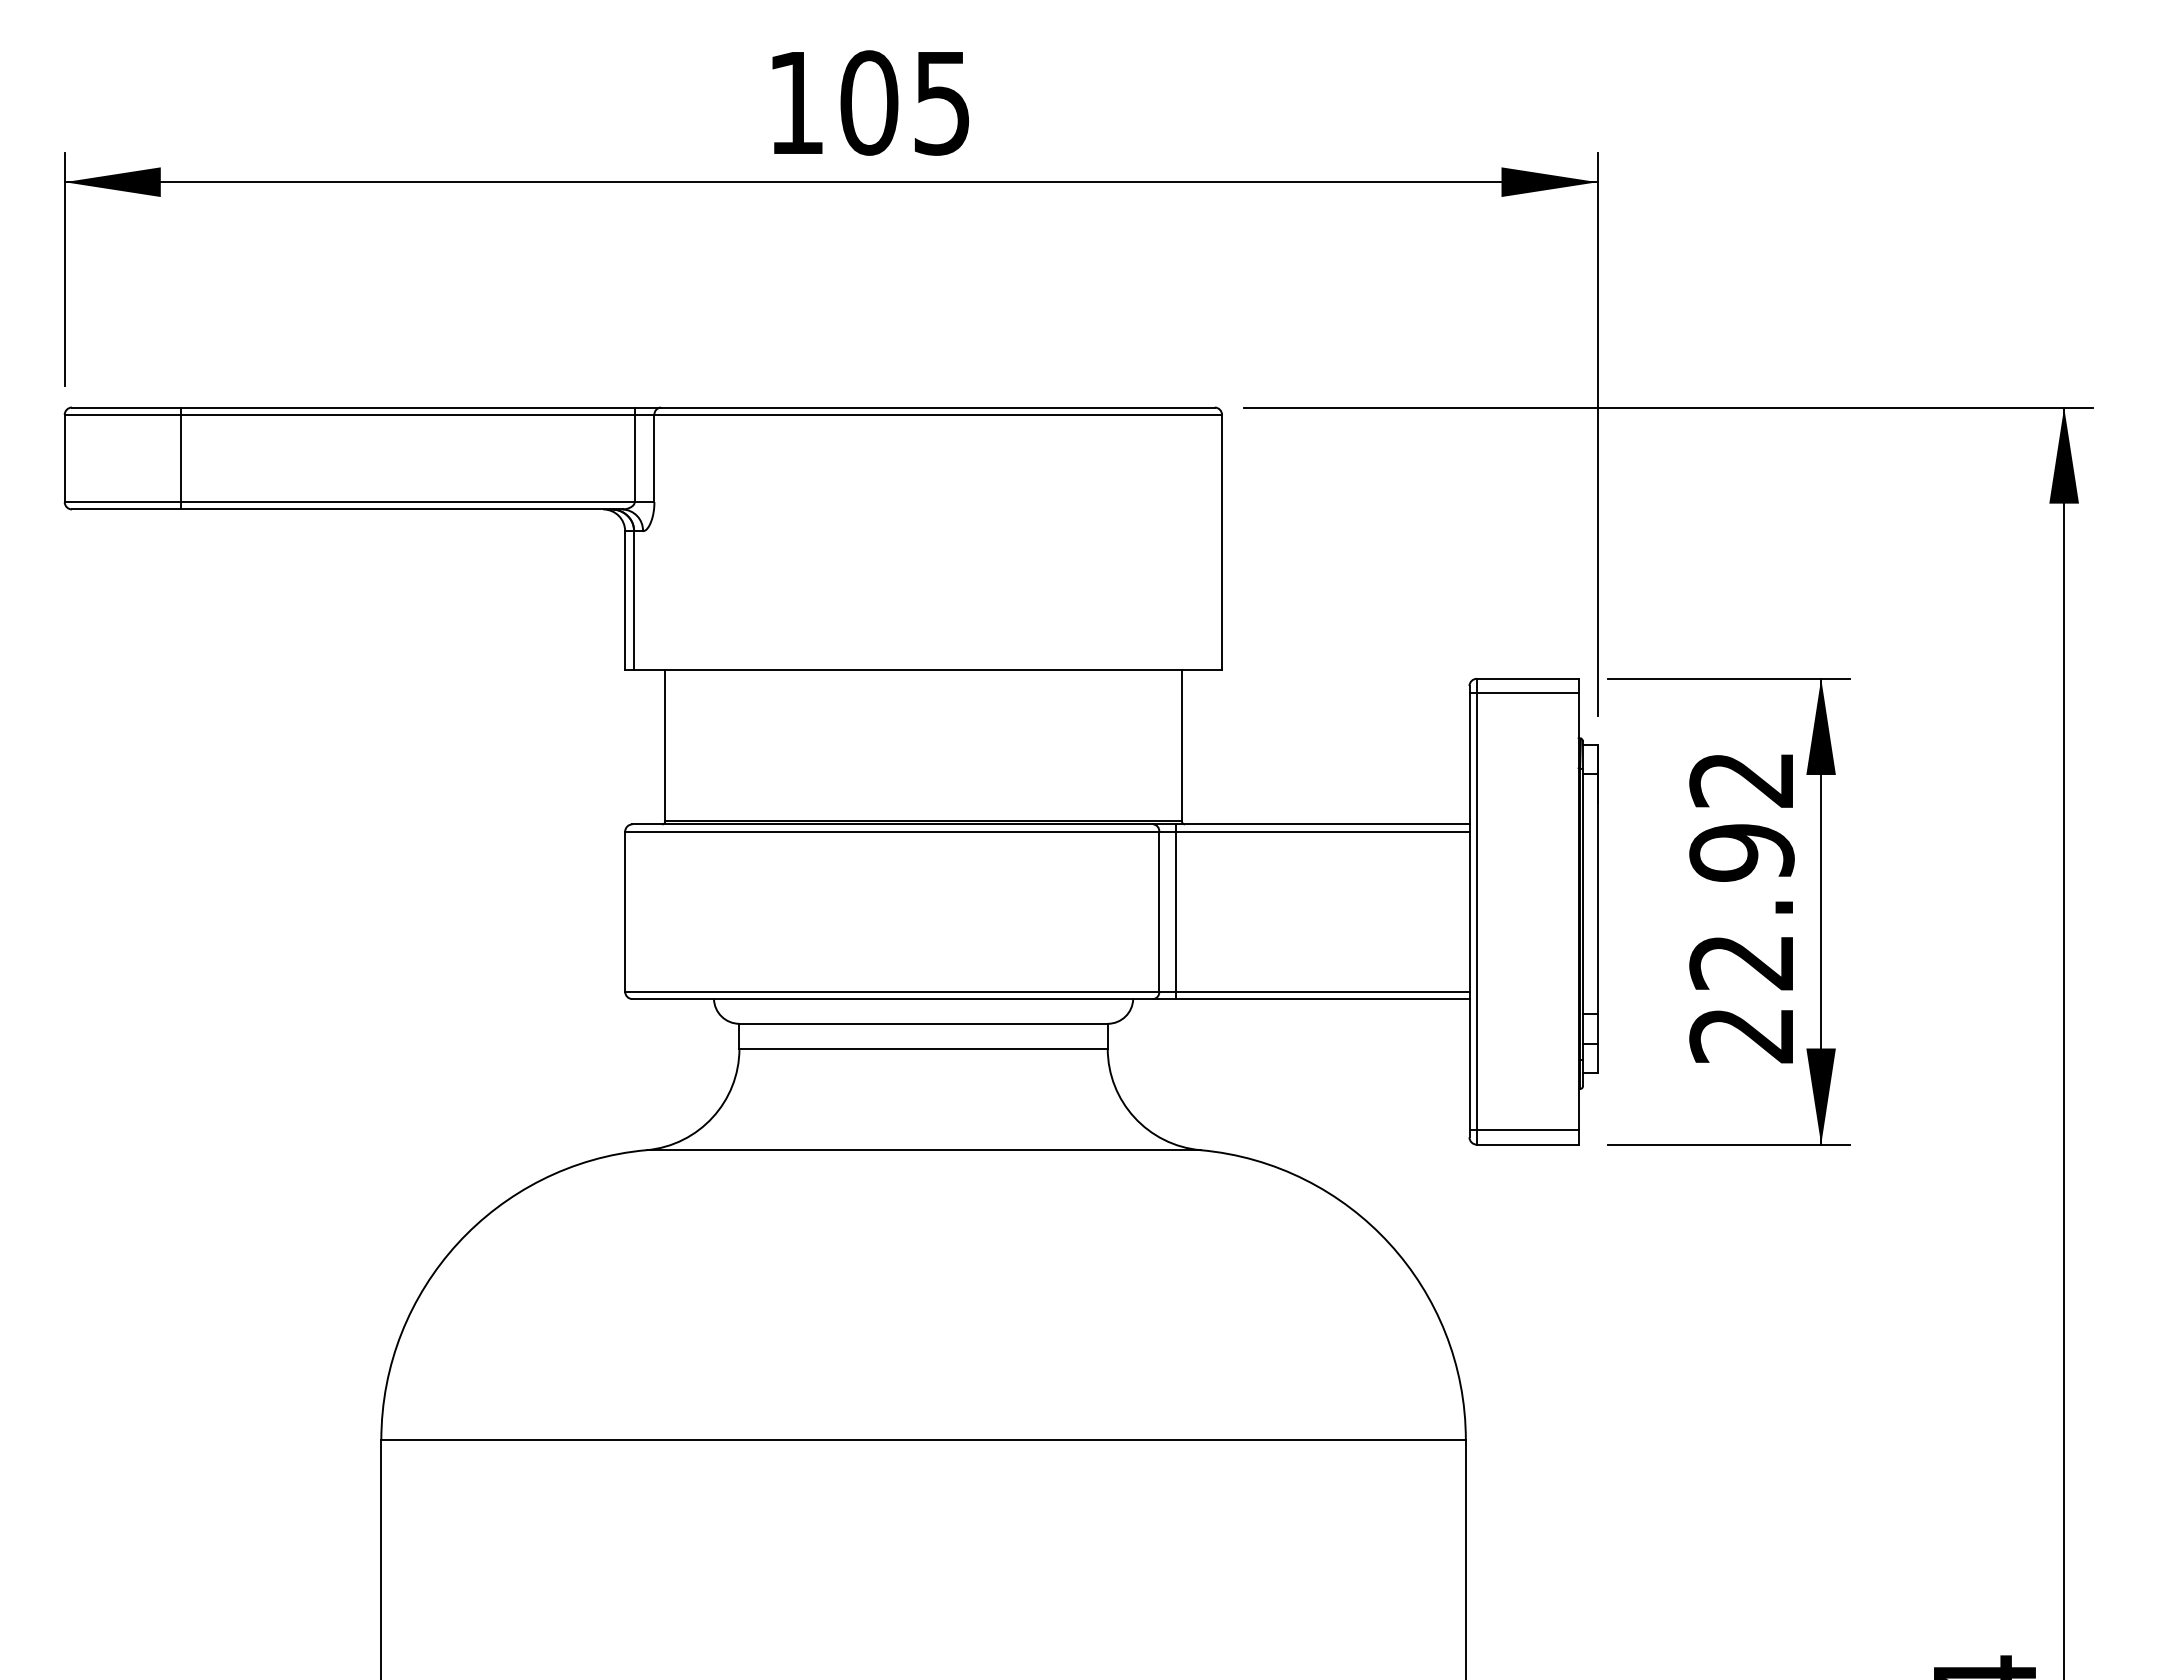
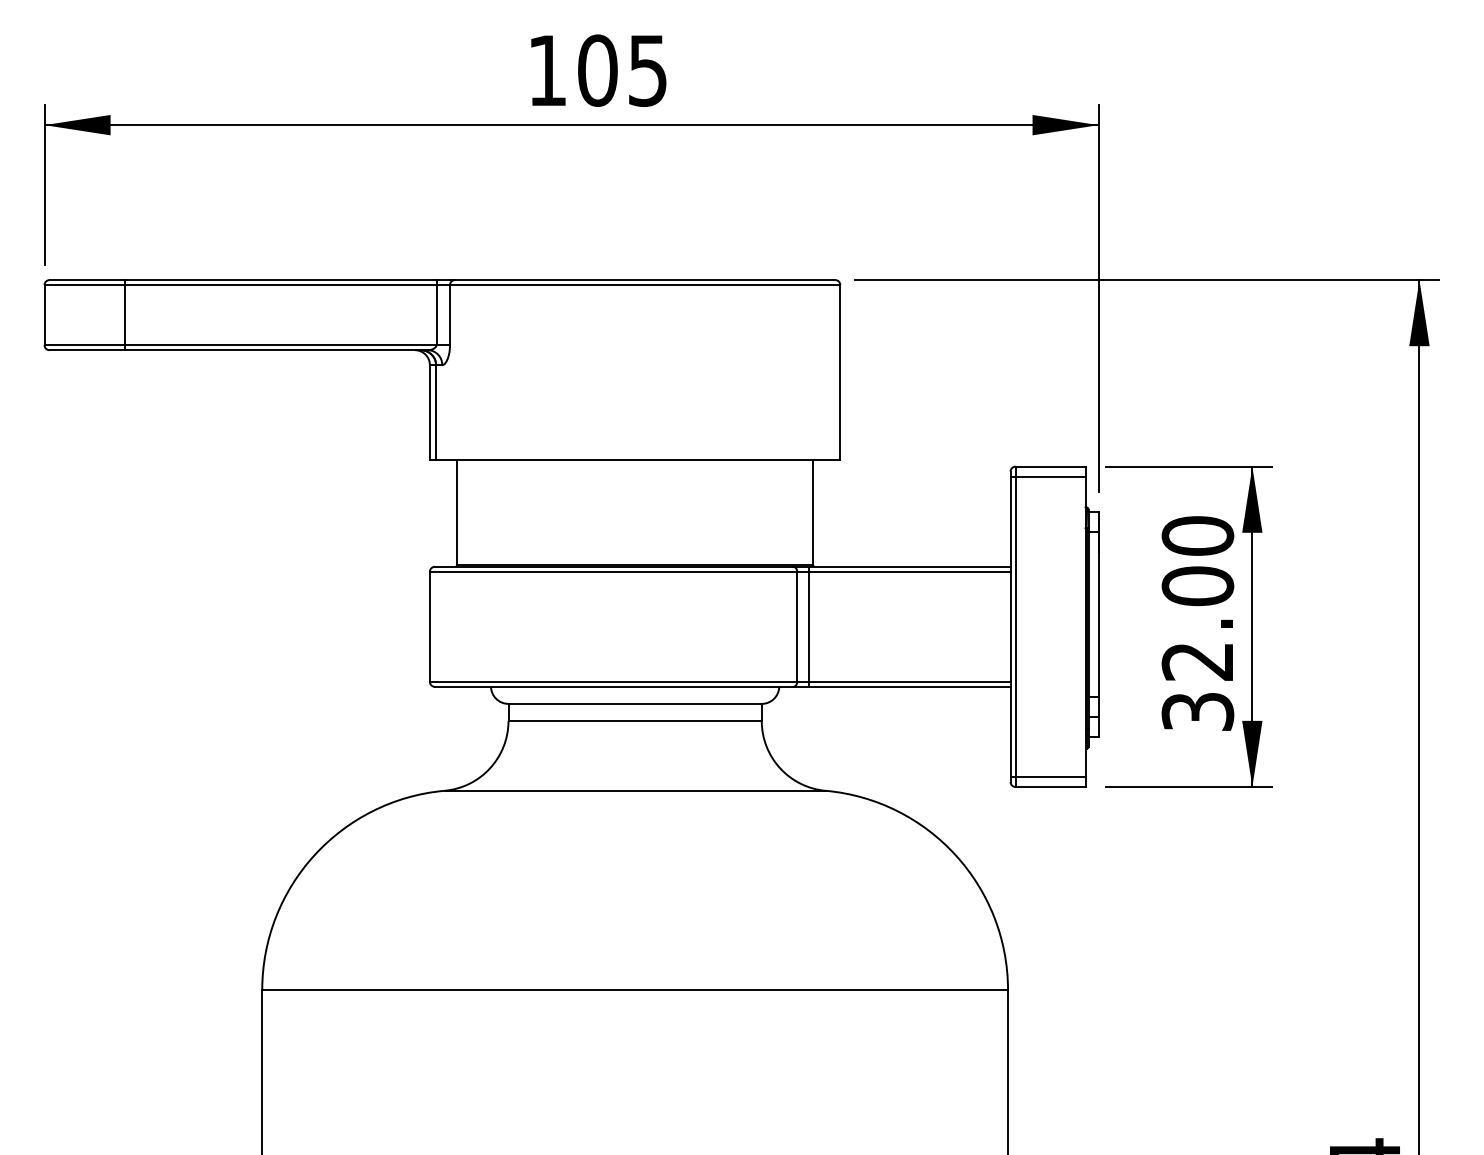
text: (1741, 906) -> (1197, 623), 22.92 -> 32.00

